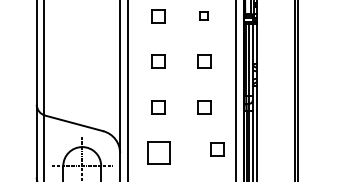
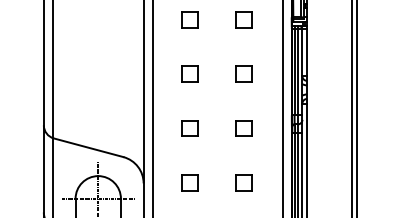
part: (204, 16) -> (244, 19), size x1.67
part: (217, 149) -> (244, 182), moved
part: (158, 152) -> (189, 182), size x0.62

